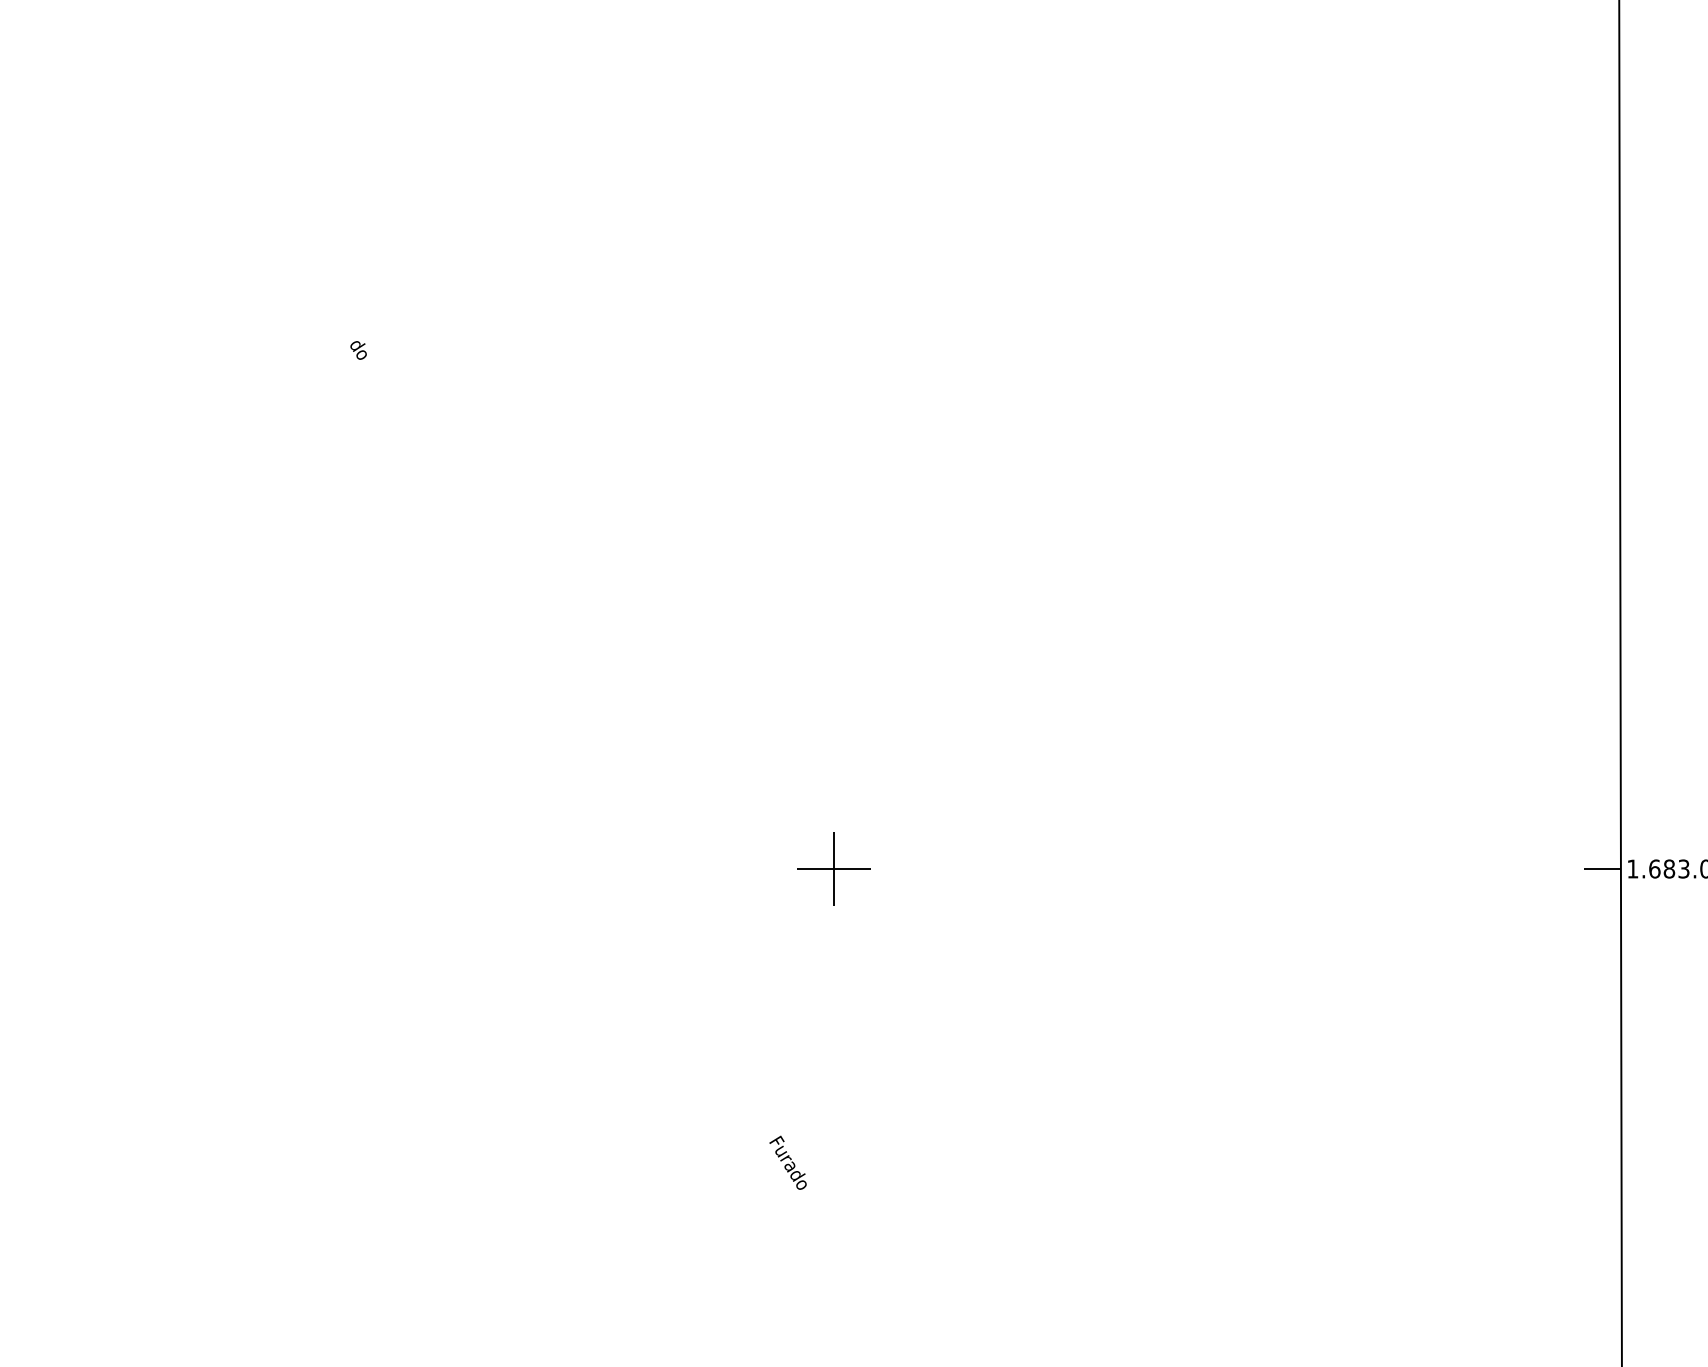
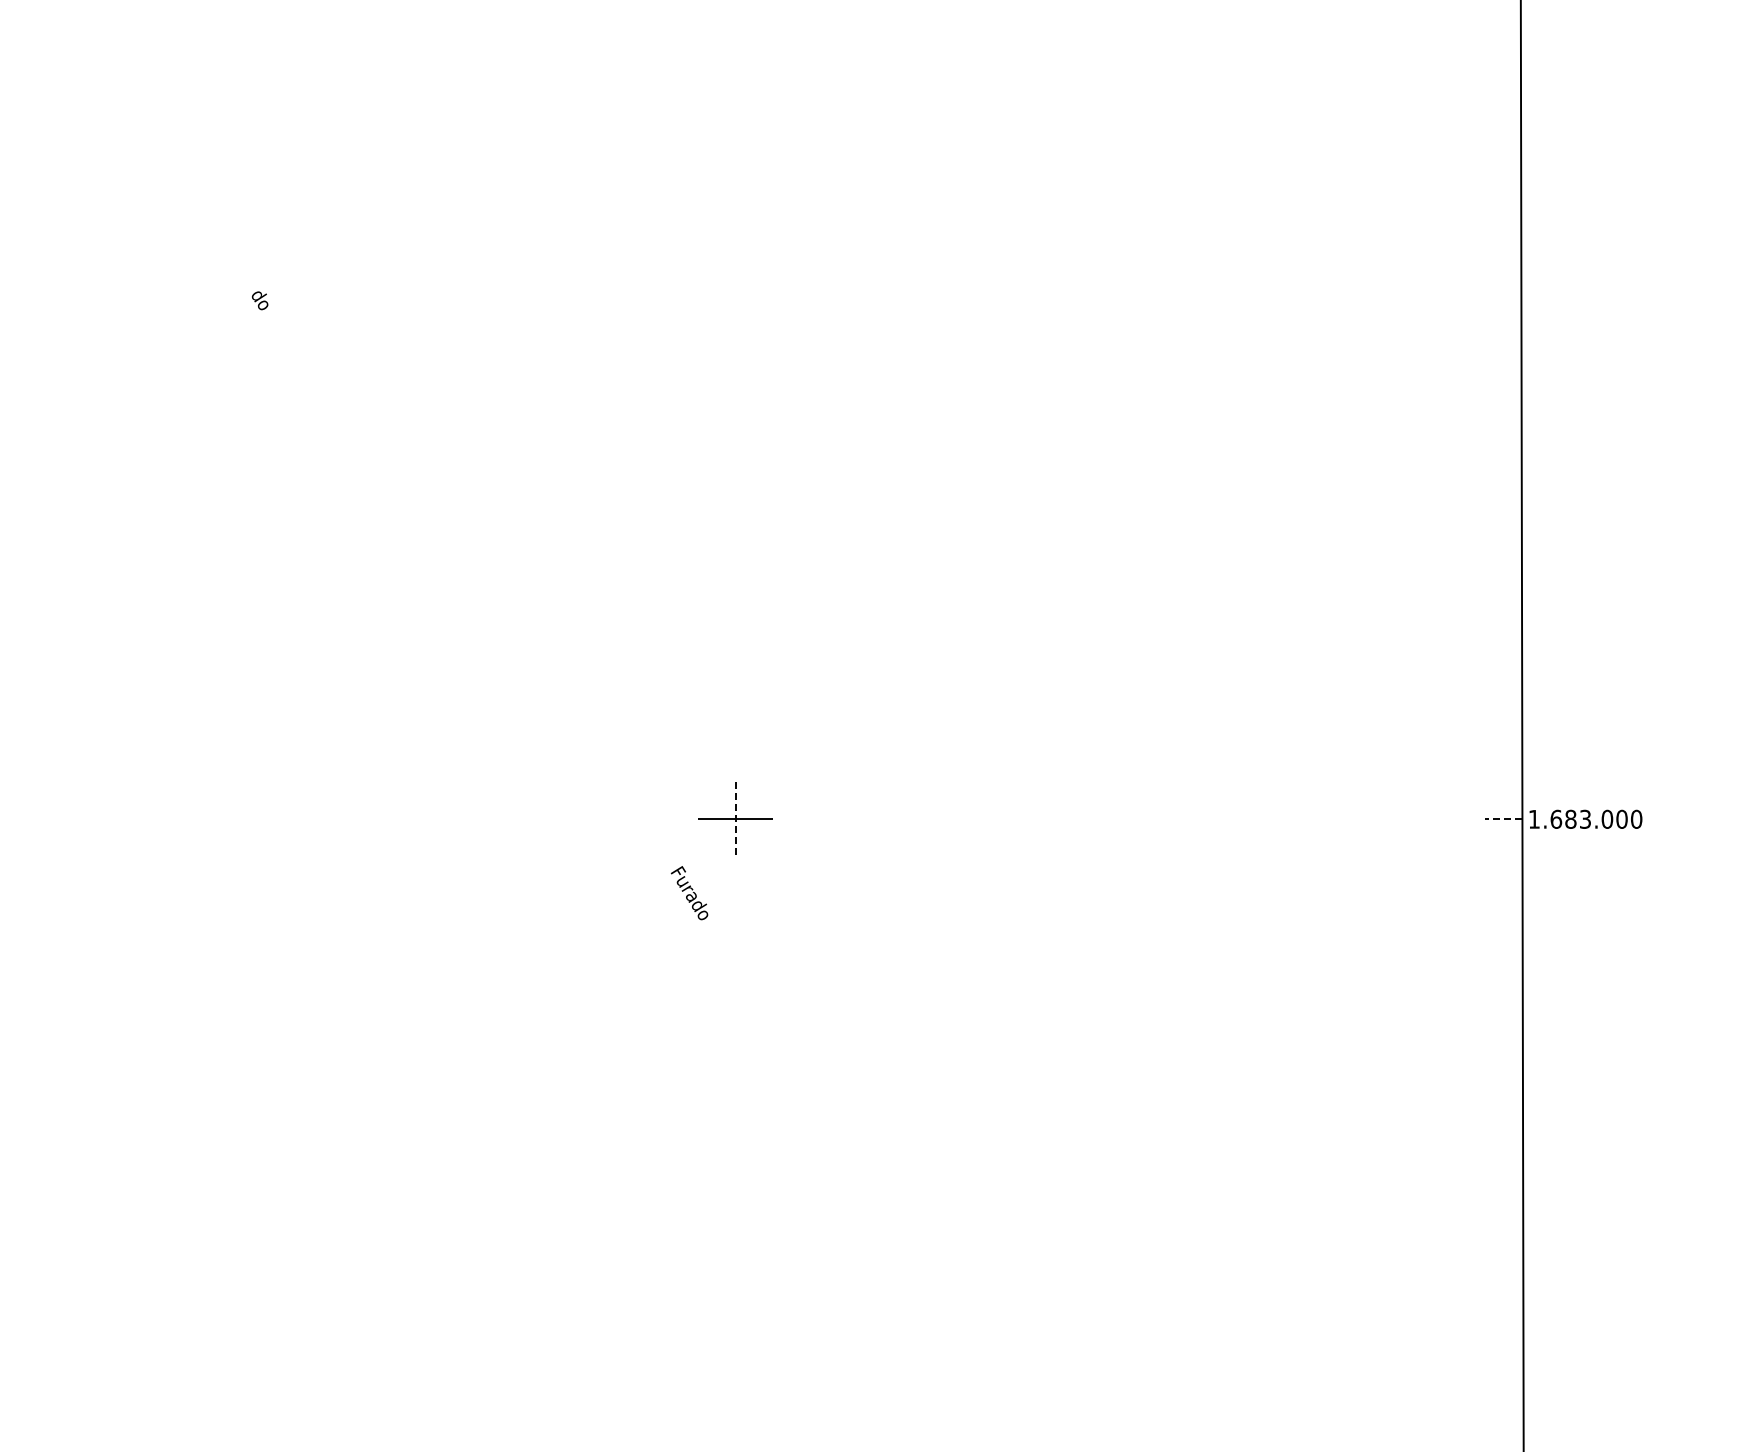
line: (834, 869) -> (735, 819), solid -> dashed
line: (1602, 869) -> (1503, 819), solid -> dashed
text: (788, 1163) -> (689, 893), moved

